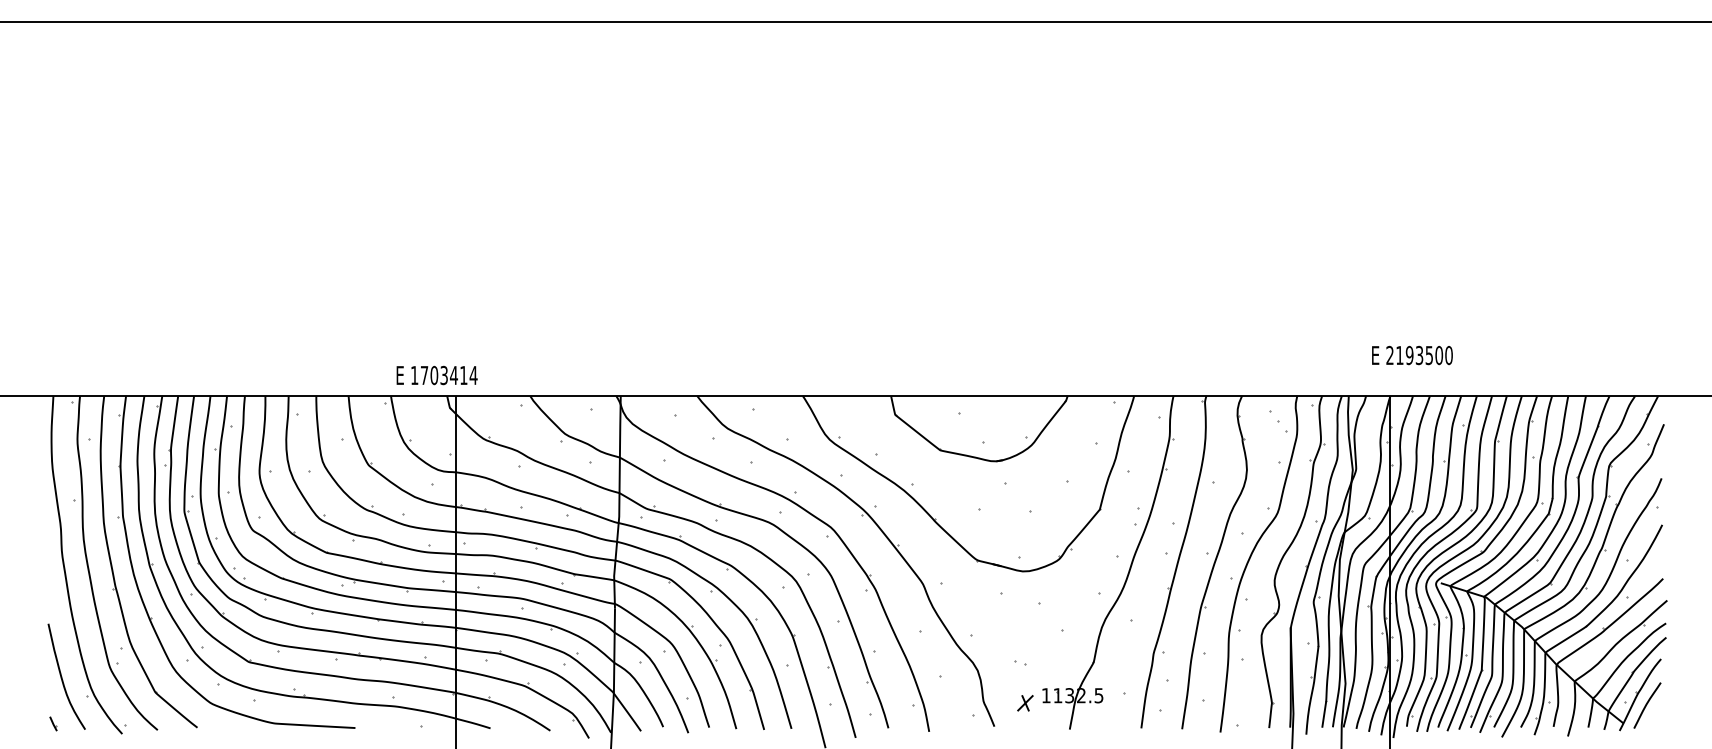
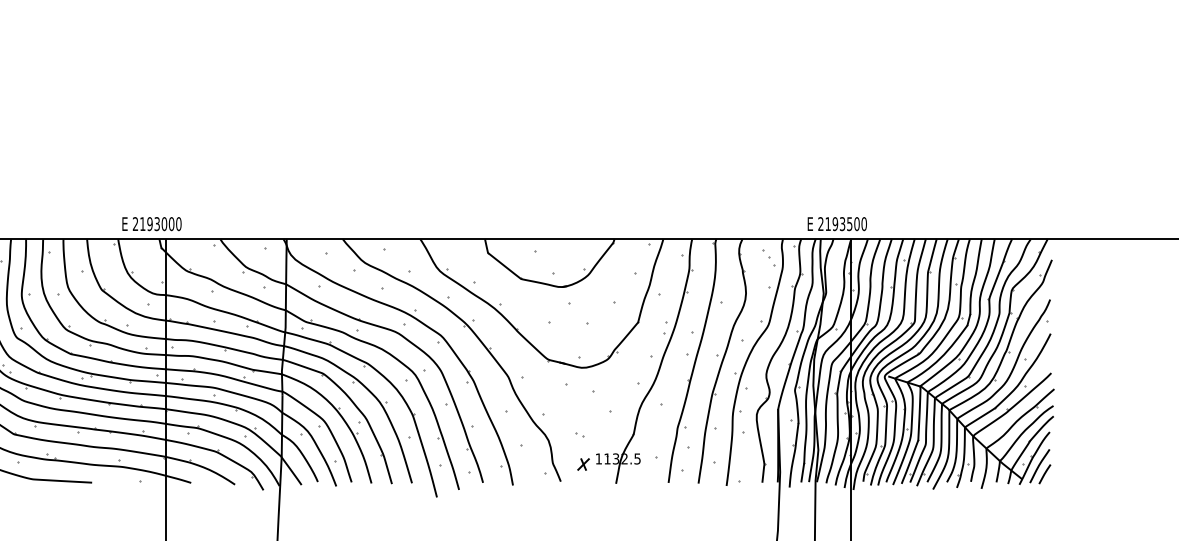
text: (1412, 355) -> (837, 224), moved
text: (444, 375) -> (157, 224), 1703414 -> 2193000
line: (1654, 716) -> (1044, 474), added

